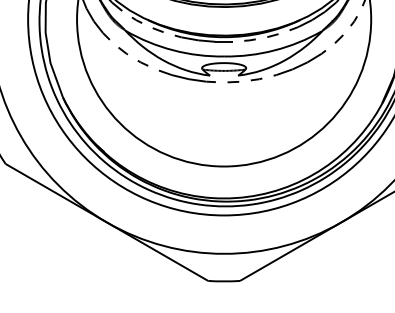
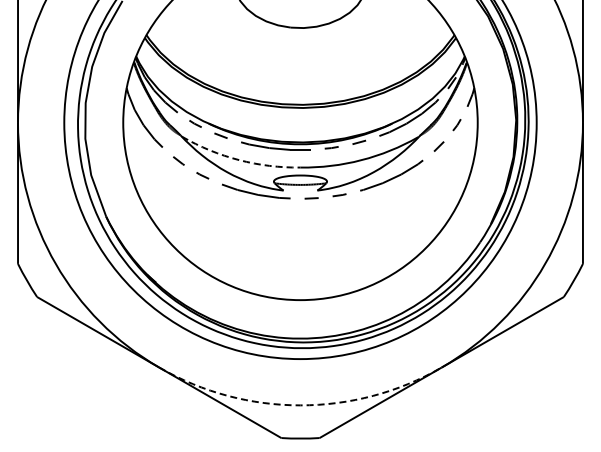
arc: (173, 50) -> (239, 160), solid -> dashed
arc: (224, 253) -> (300, 405), solid -> dashed

